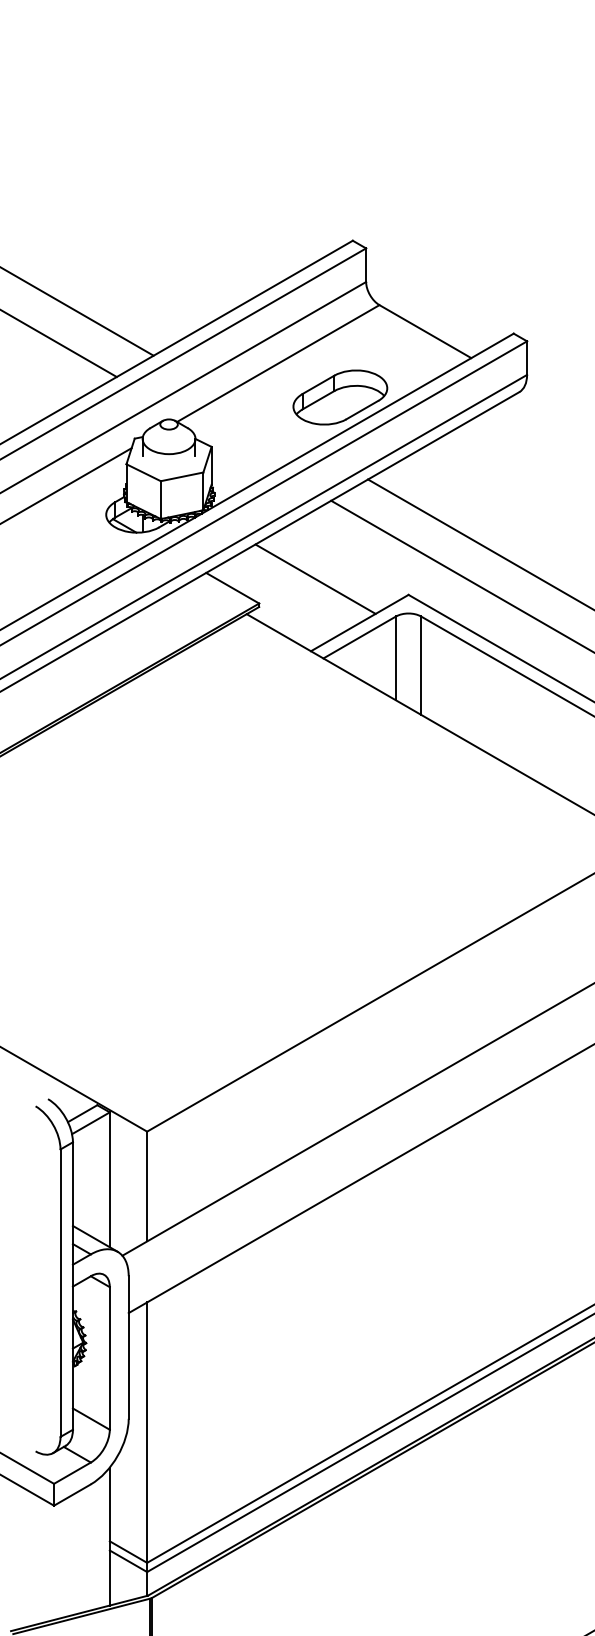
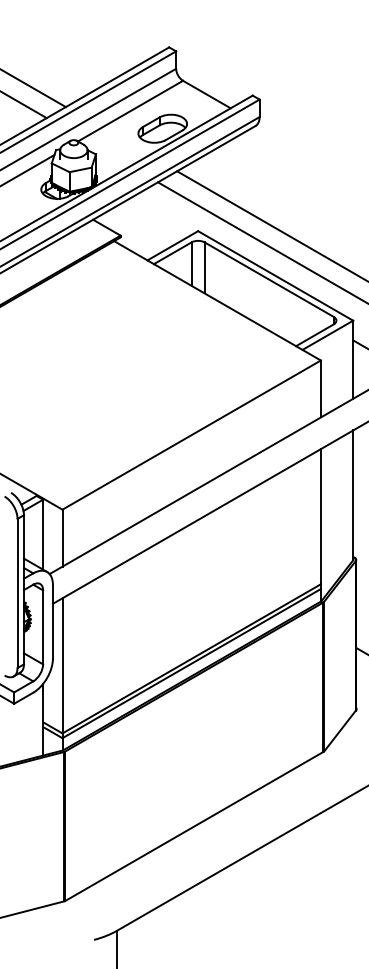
line: (314, 580) -> (149, 223), removed

